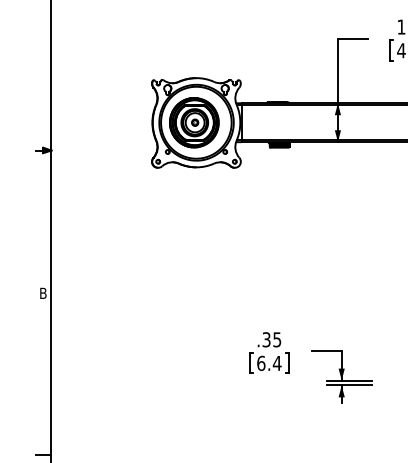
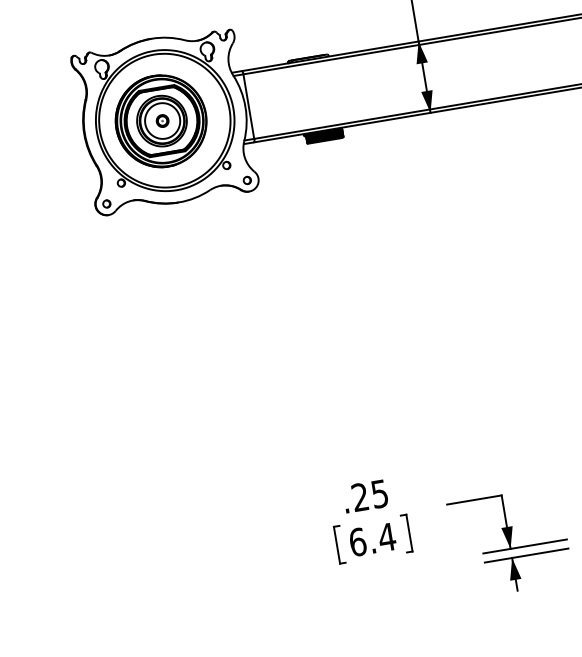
text: (266, 339) -> (360, 496), .35 -> .25

